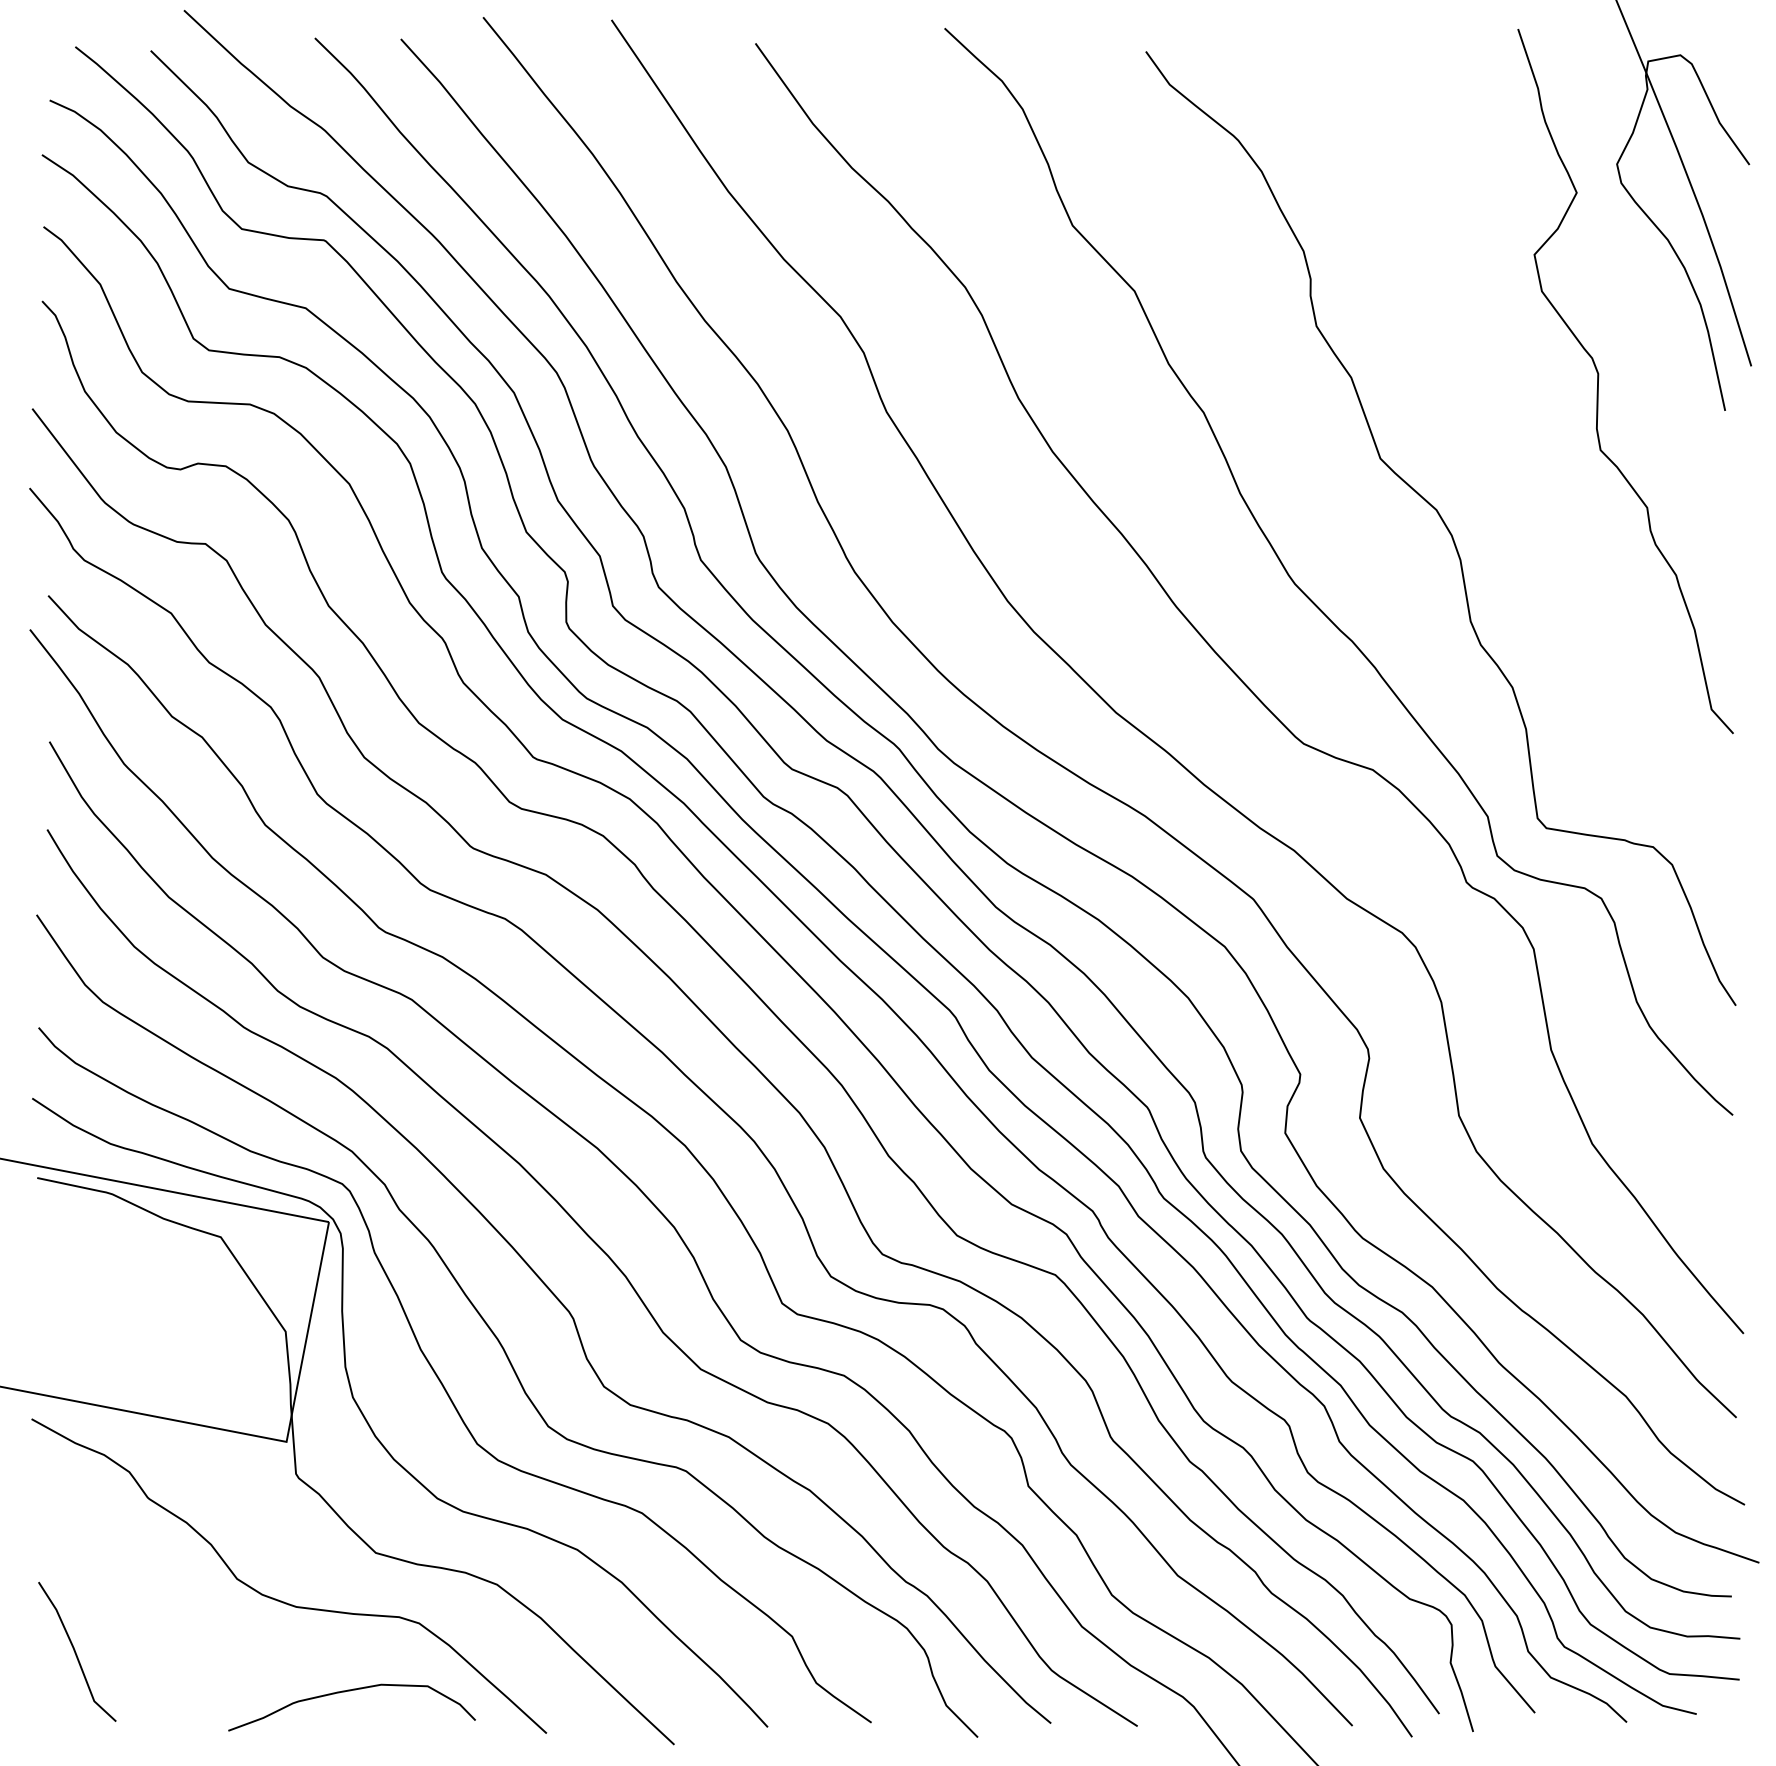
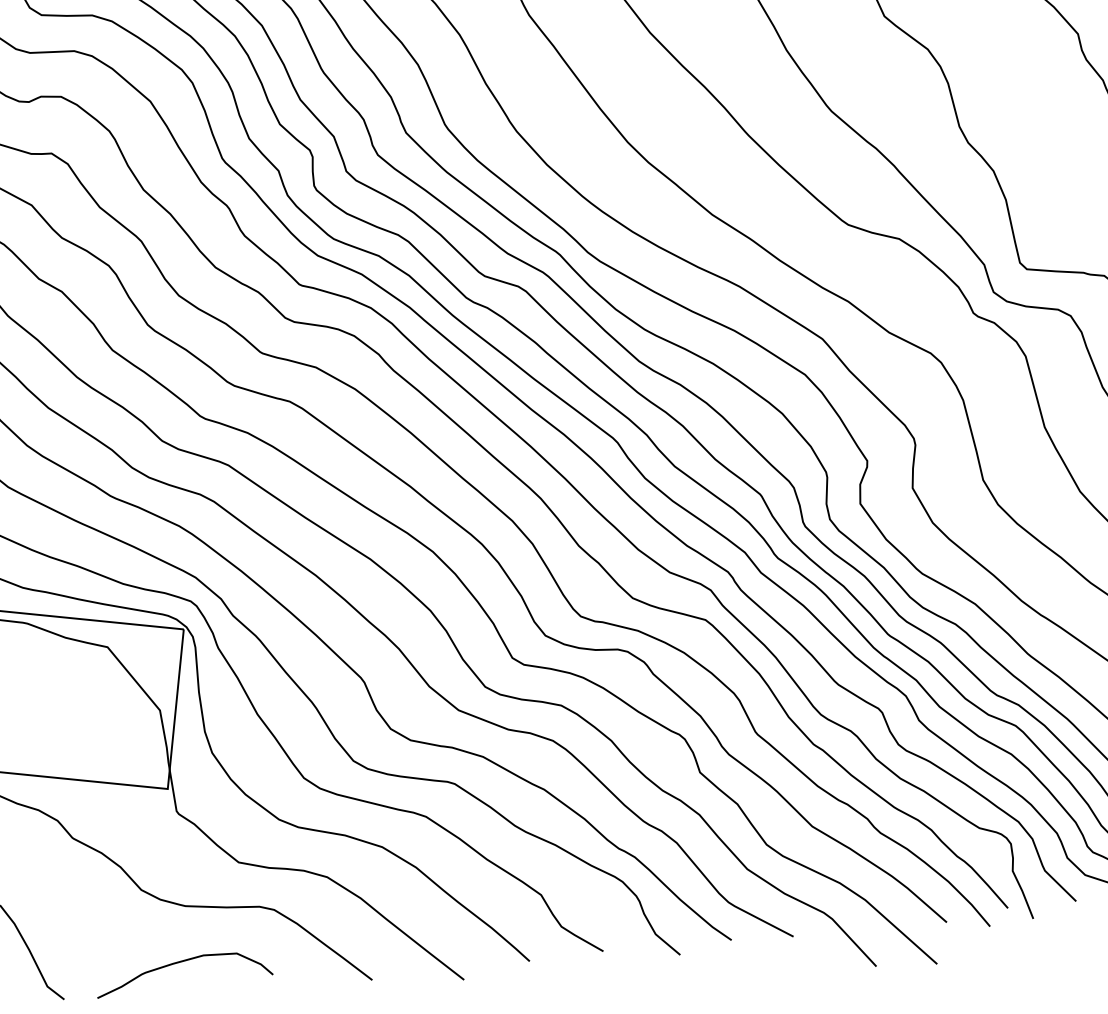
curve: (350, 1691) -> (182, 962), moved

